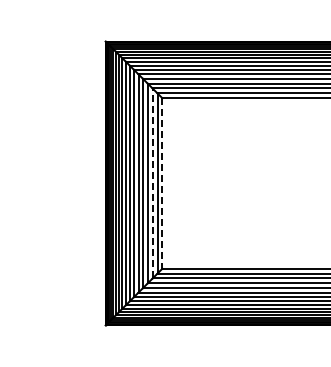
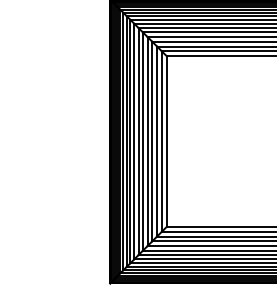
line: (152, 183) -> (156, 141), dashed -> solid
line: (162, 183) -> (166, 141), dashed -> solid

